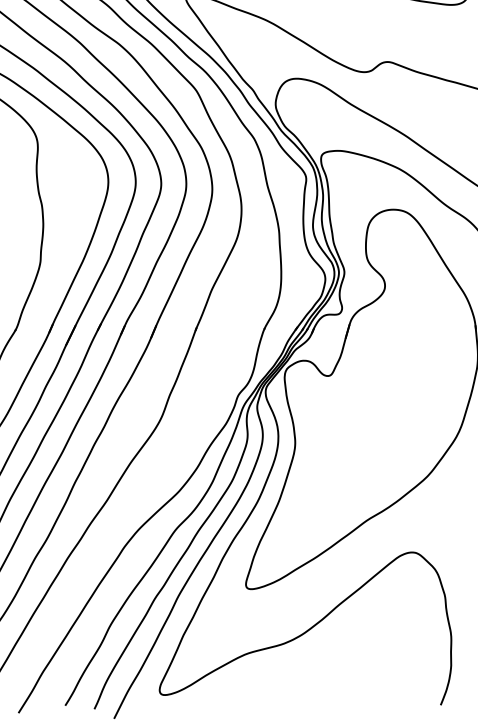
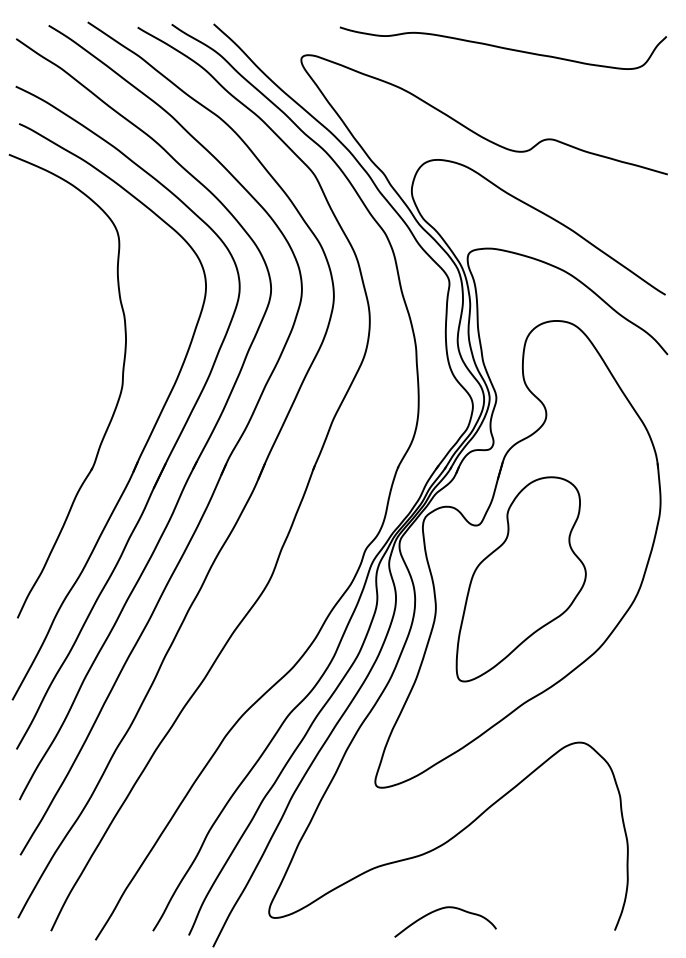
part: (364, 419) -> (520, 579), added
curve: (300, 688) -> (442, 909), added

